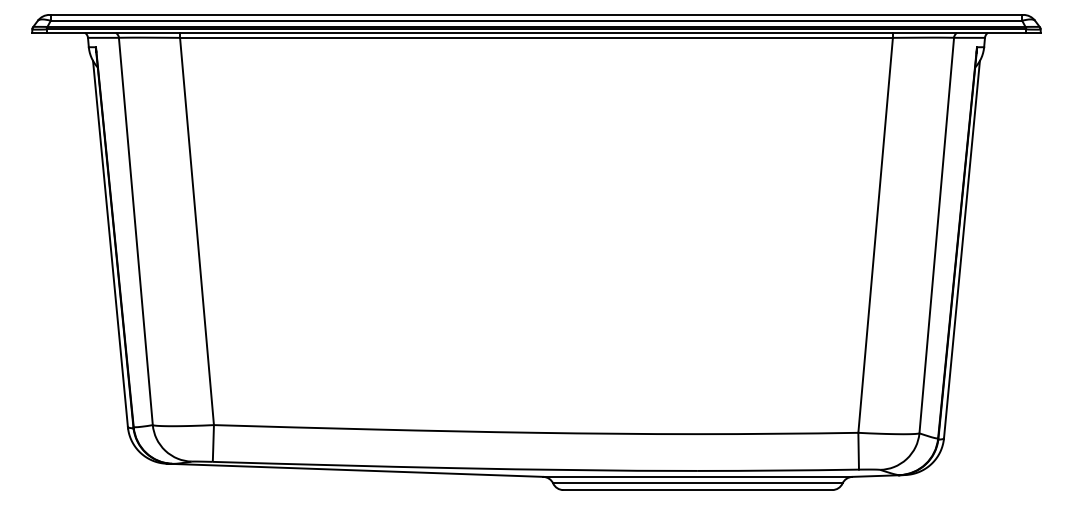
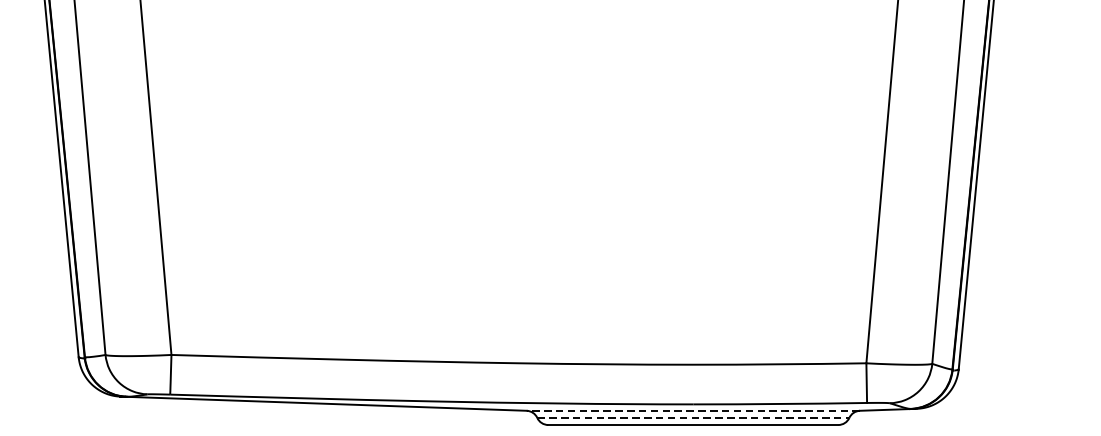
line: (697, 476) -> (692, 410), solid -> dashed
line: (697, 483) -> (692, 417), solid -> dashed

